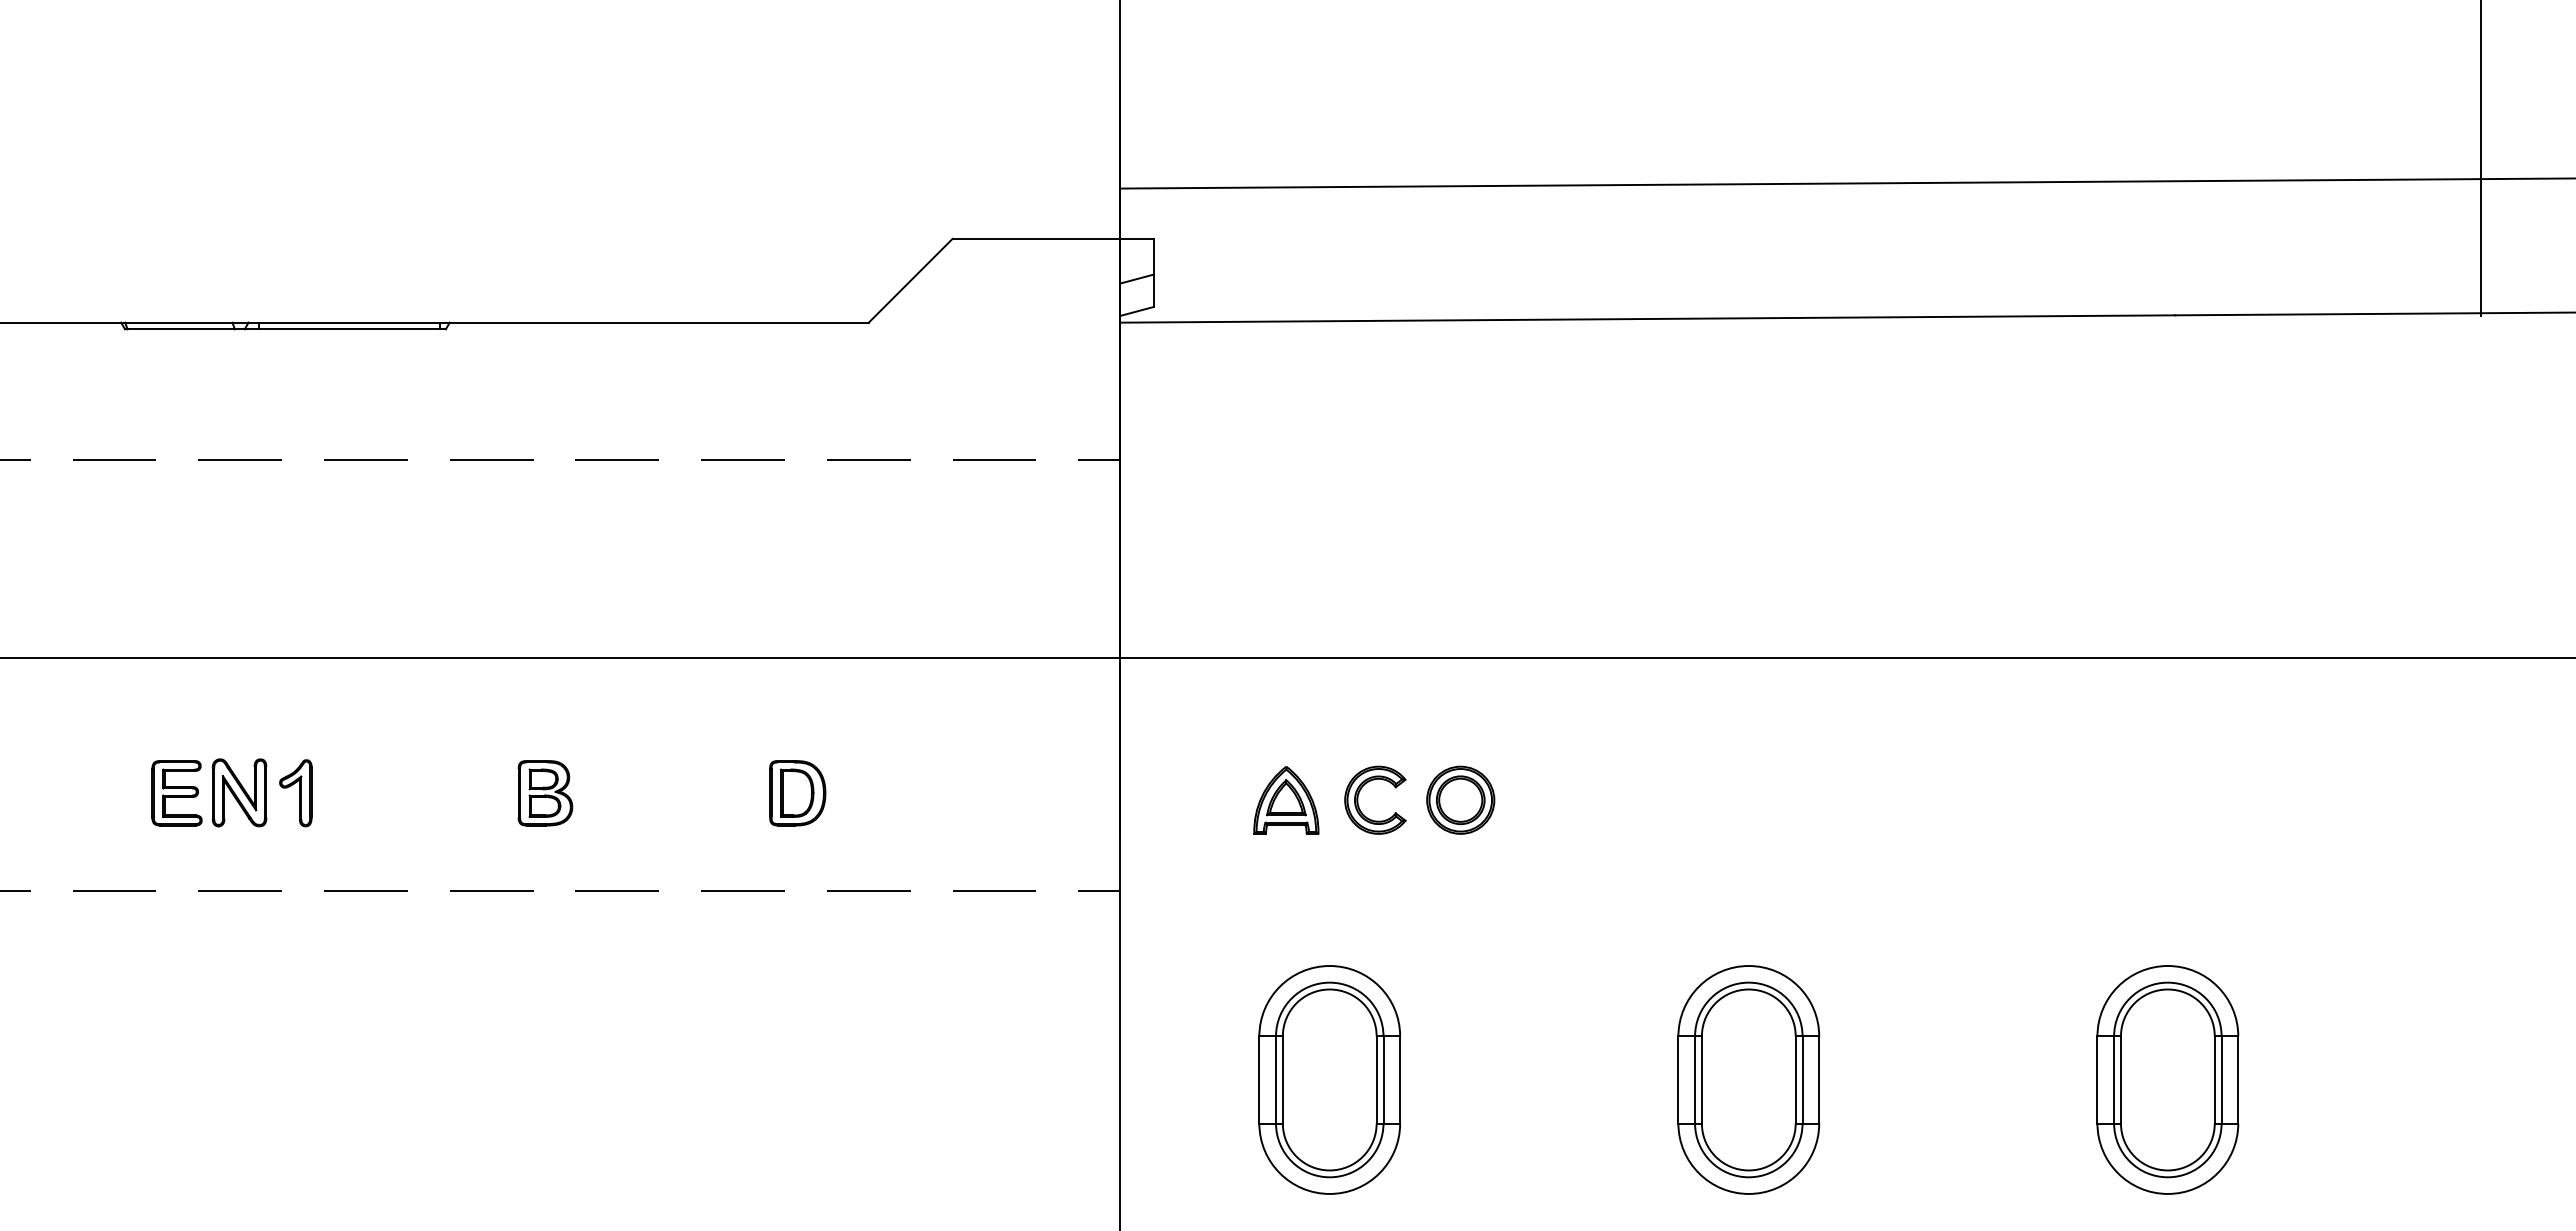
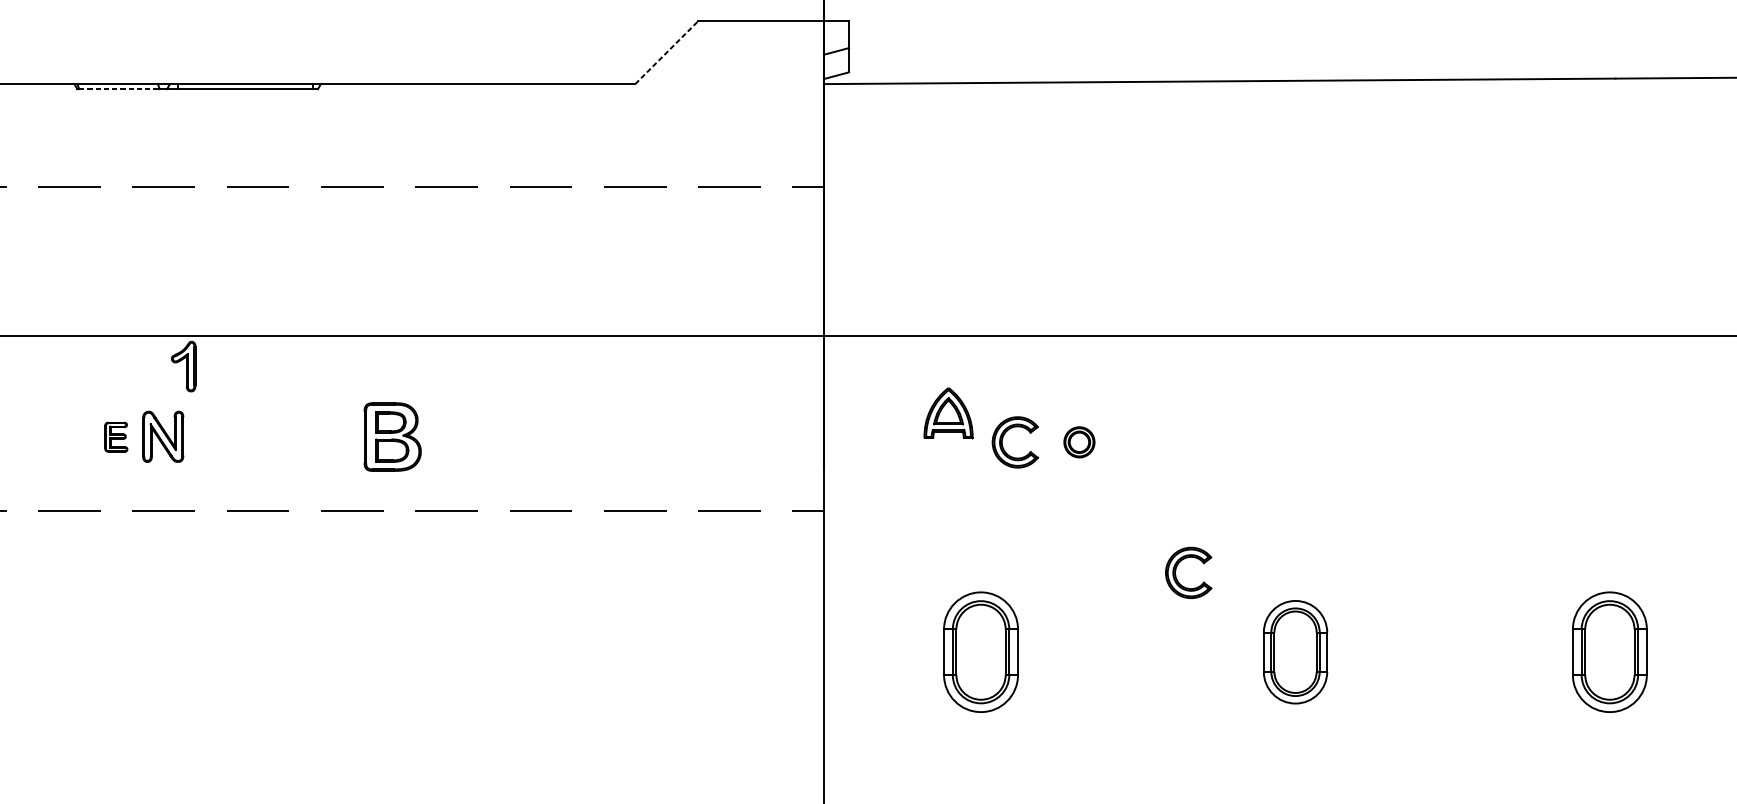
line: (911, 280) -> (667, 52), solid -> dashed
line: (181, 329) -> (119, 89), solid -> dashed
part: (176, 793) -> (115, 437), size x0.6
part: (295, 793) -> (183, 366), moved
part: (545, 793) -> (392, 437), size x1.4
part: (797, 793) -> (581, 437), removed
part: (1460, 799) -> (1079, 441), size x0.6
part: (1286, 800) -> (948, 413), moved
part: (1590, 968) -> (1176, 568), added
part: (1329, 1079) -> (980, 651), size x0.7
part: (1748, 1079) -> (1295, 651), size x0.6
part: (2167, 1079) -> (1609, 651), size x0.7

